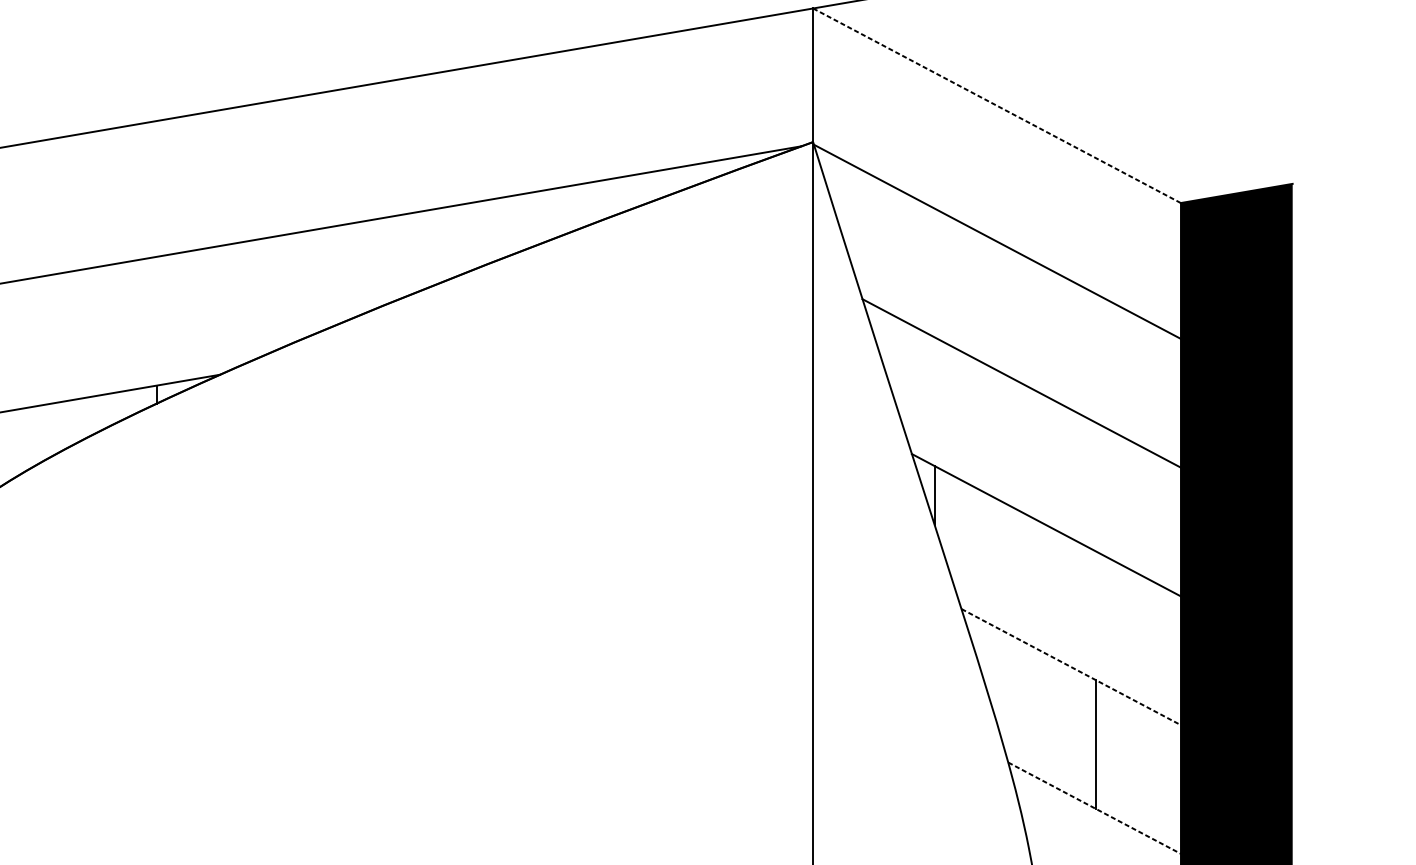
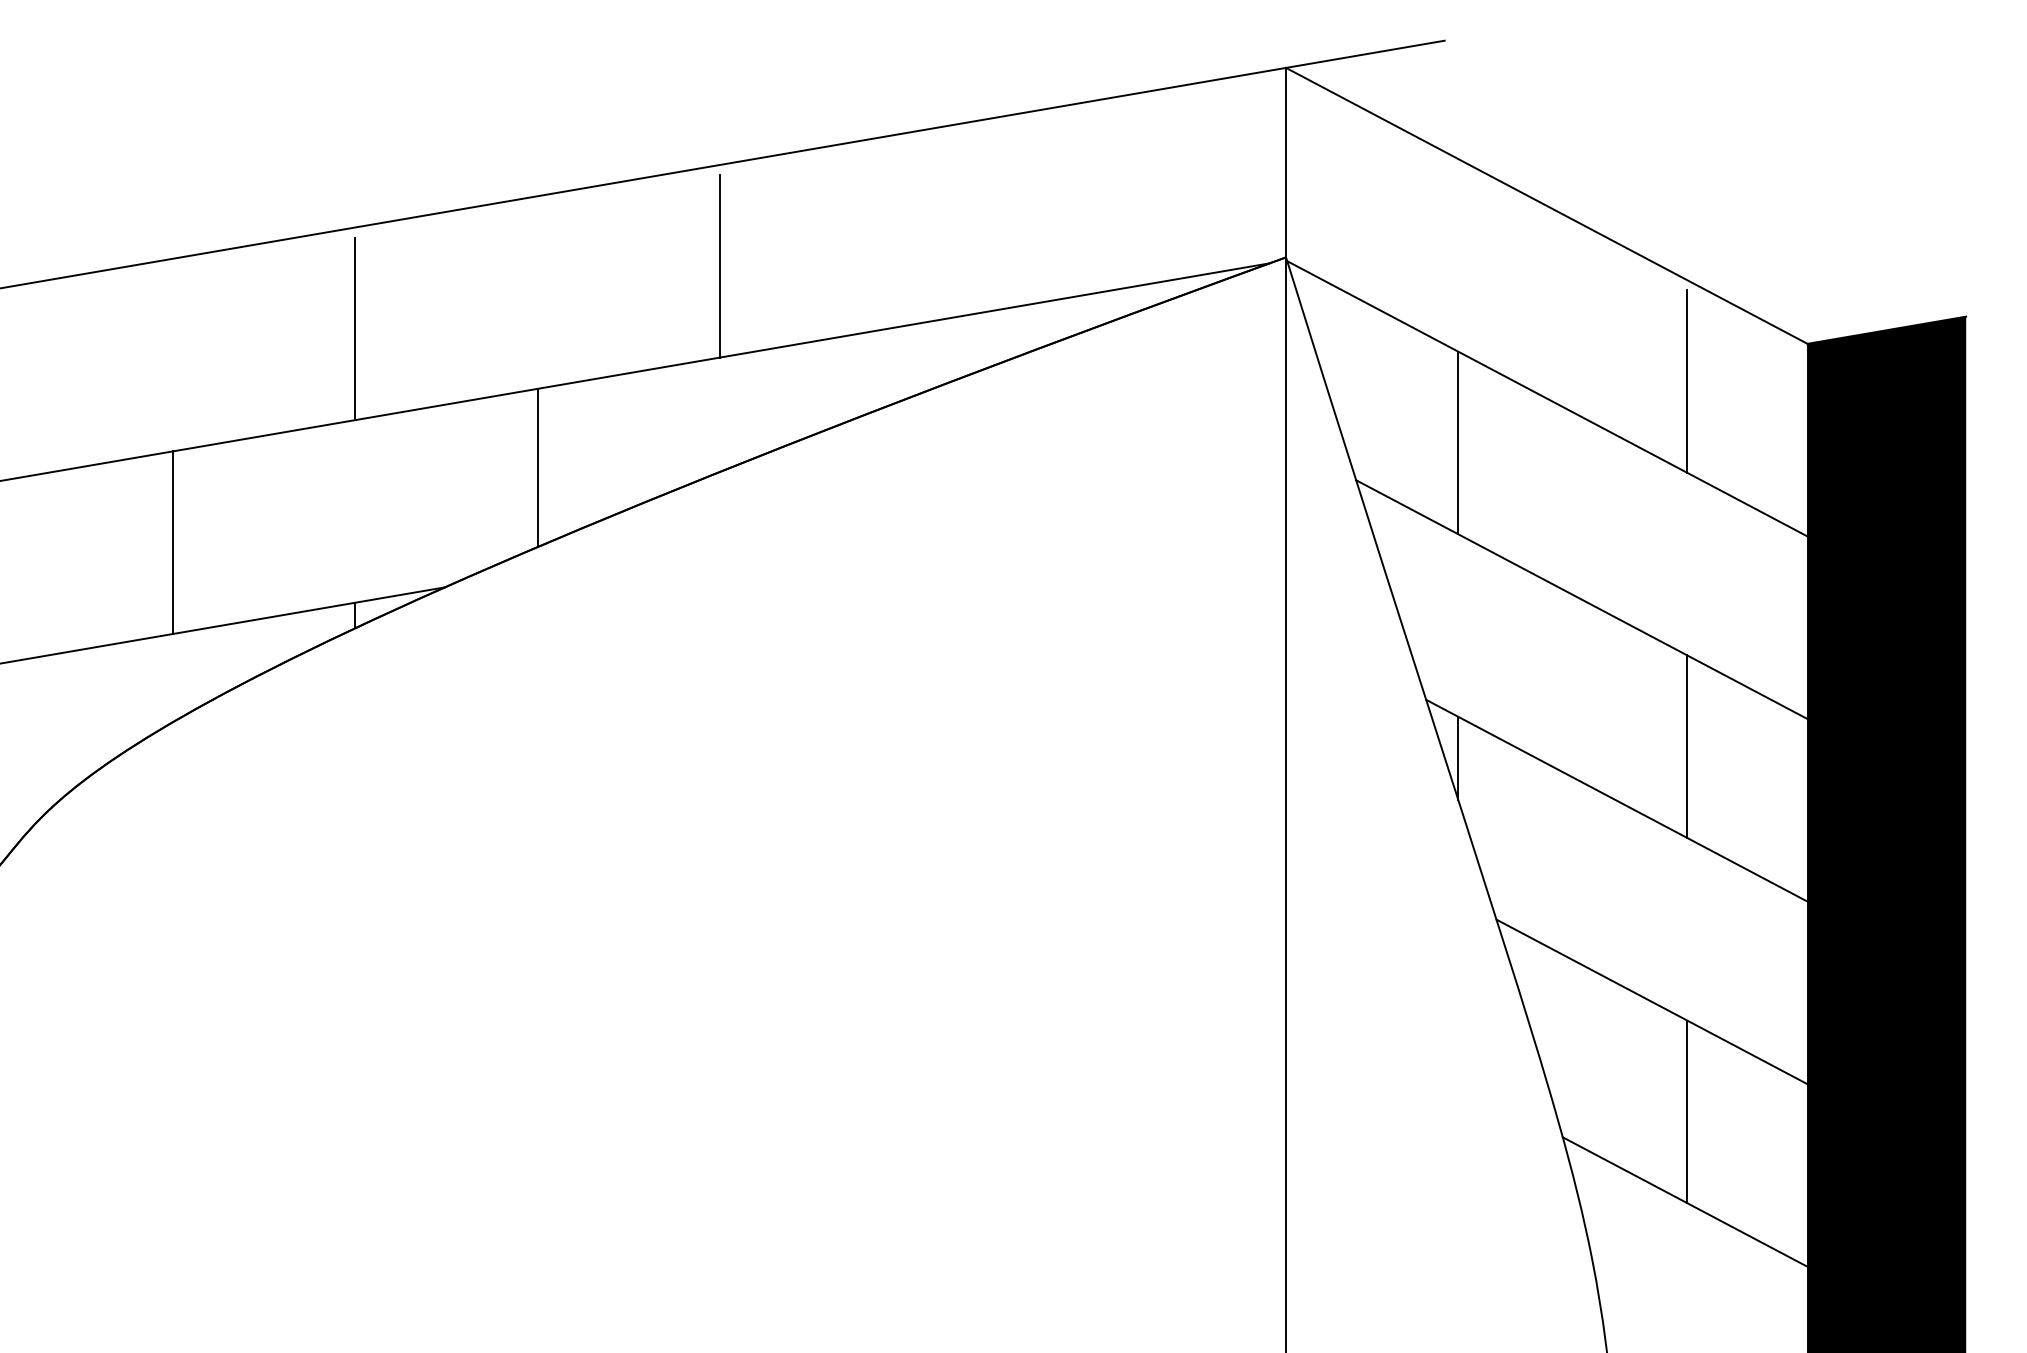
line: (996, 105) -> (1546, 205), dashed -> solid
line: (414, 147) -> (720, 265), added
line: (156, 192) -> (355, 328), added
line: (1096, 229) -> (1687, 381), added
line: (934, 272) -> (1458, 442), added
line: (285, 290) -> (537, 467), added
line: (27, 343) -> (172, 542), added
line: (1096, 486) -> (1687, 746), added
line: (1071, 666) -> (1652, 1001), dashed -> solid
line: (1094, 808) -> (1685, 1202), dashed -> solid

